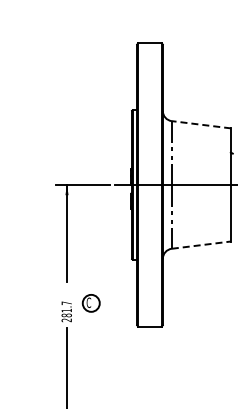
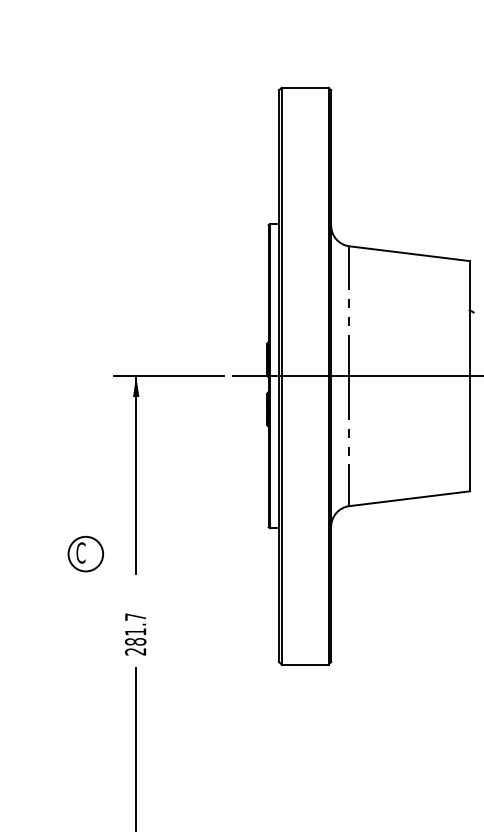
line: (201, 124) -> (409, 253), dashed -> solid
line: (201, 245) -> (409, 499), dashed -> solid
part: (90, 303) -> (84, 554), moved

